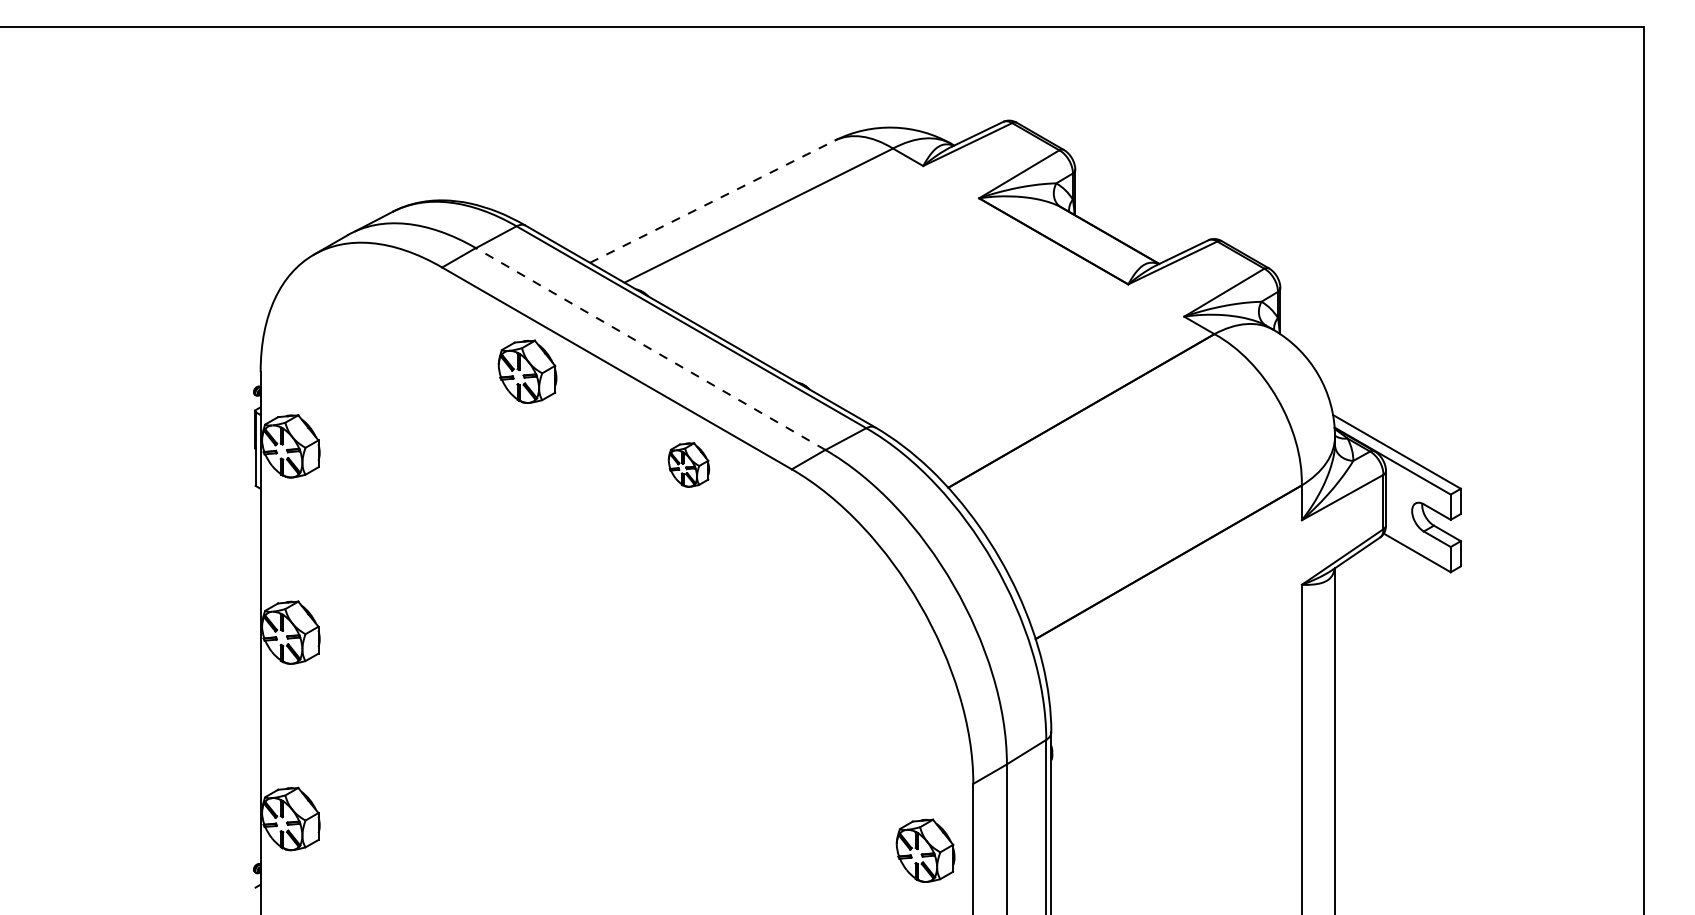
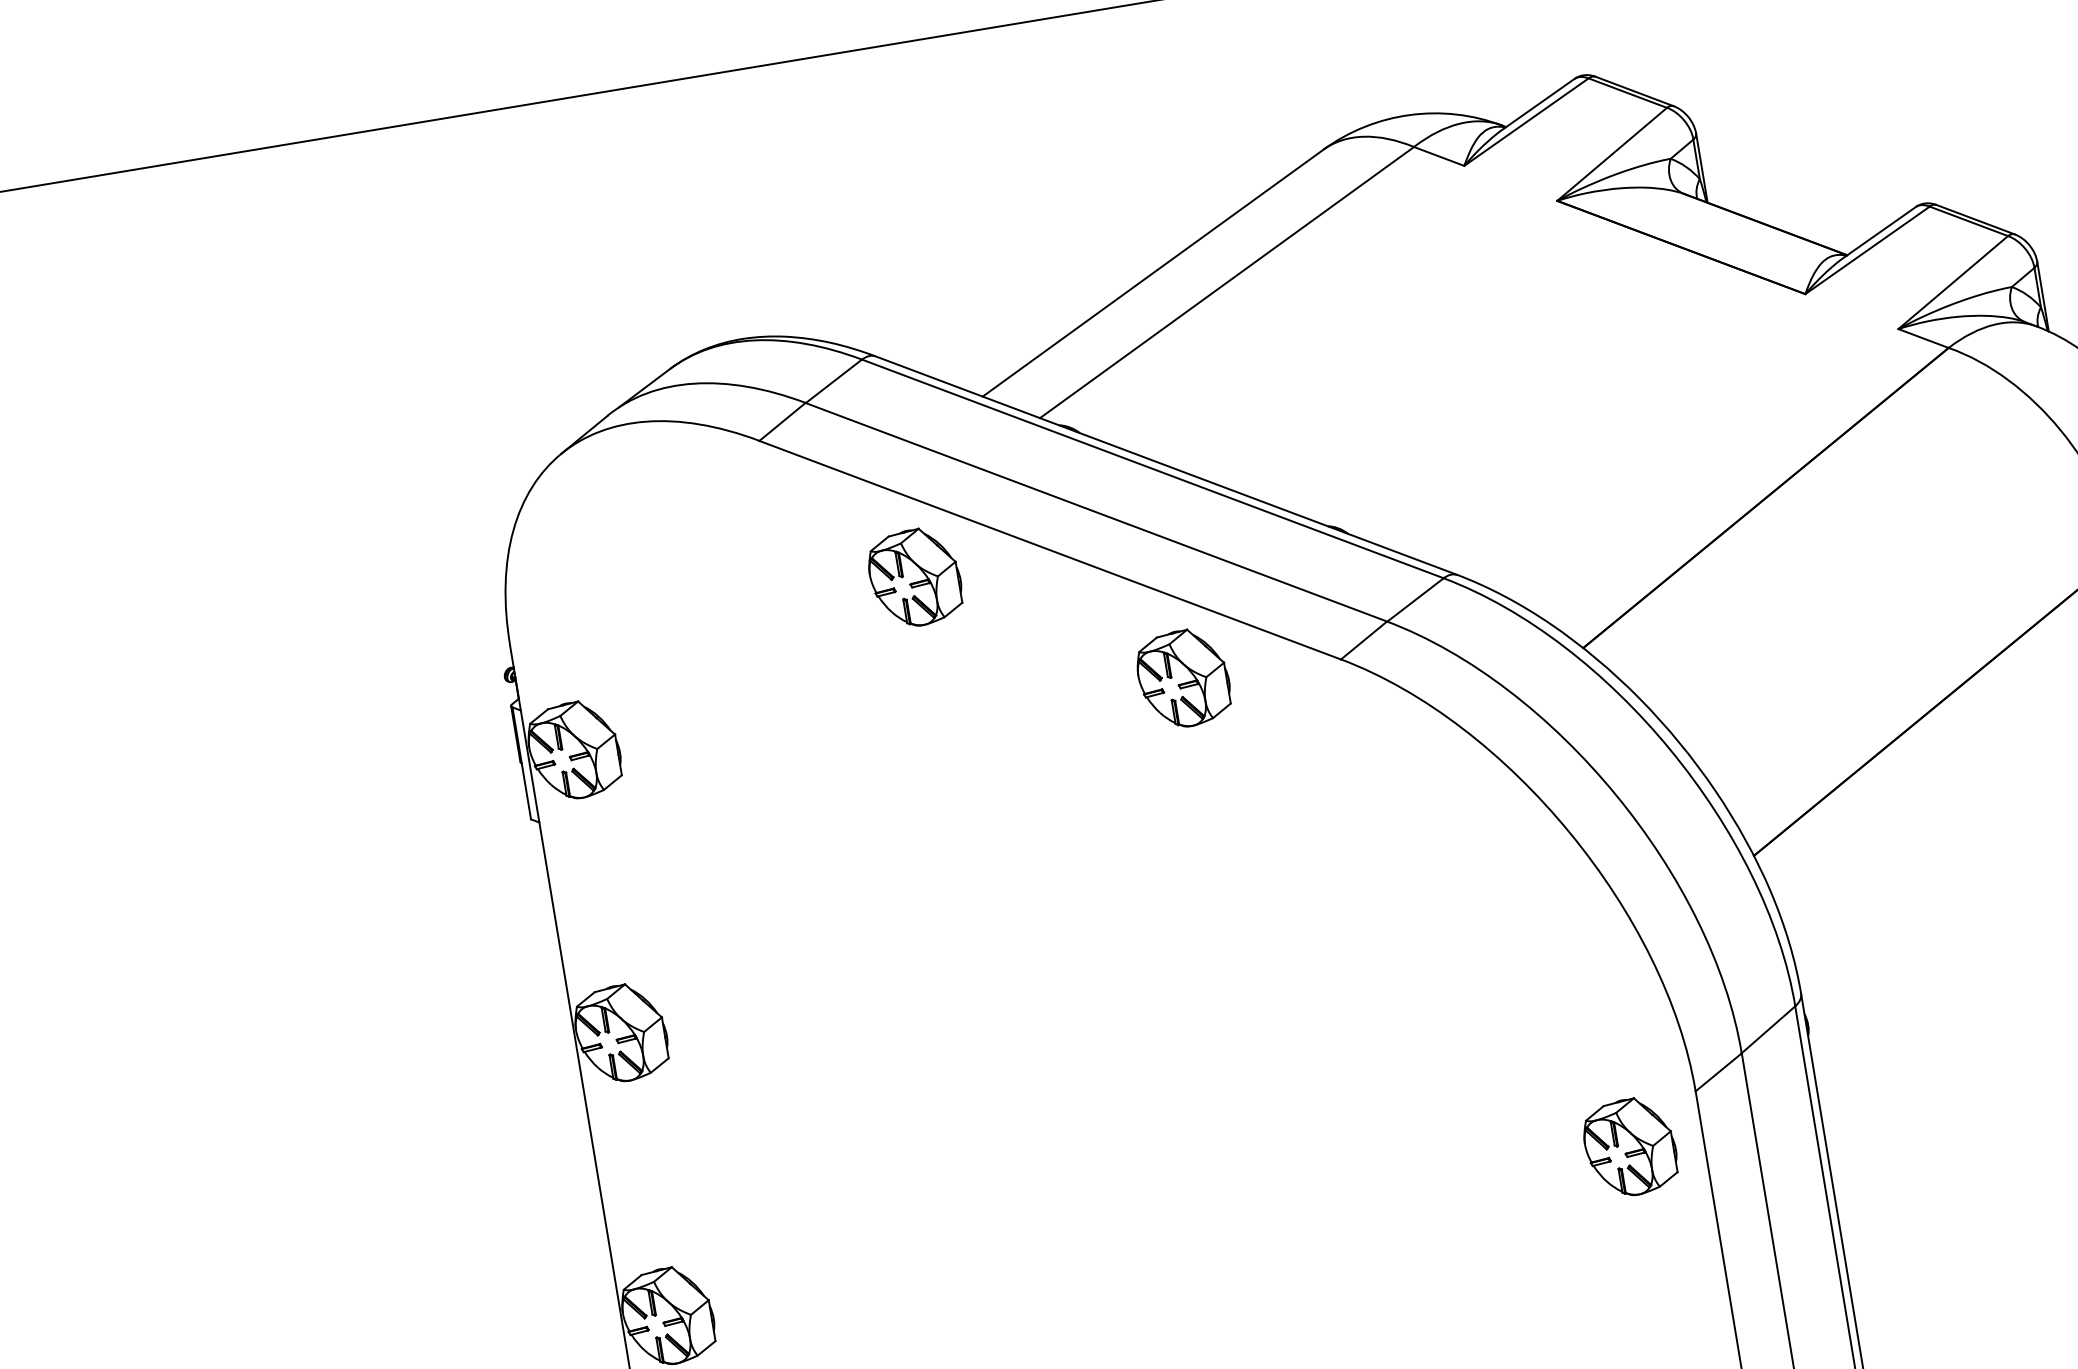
line: (712, 201) -> (1153, 272), dashed -> solid
line: (650, 349) -> (1096, 513), dashed -> solid
part: (688, 464) -> (1182, 678), size x1.43
part: (925, 850) -> (1630, 1146), moved

